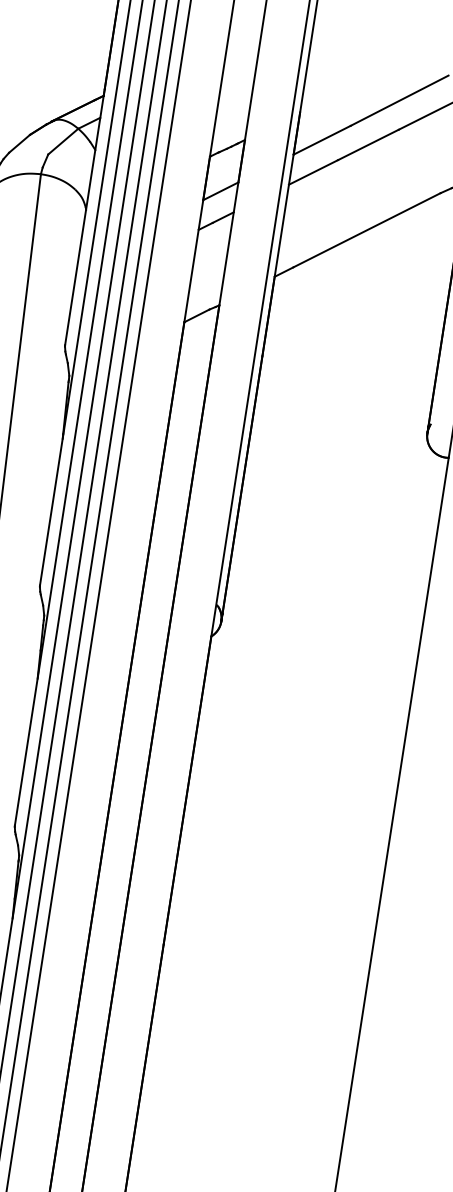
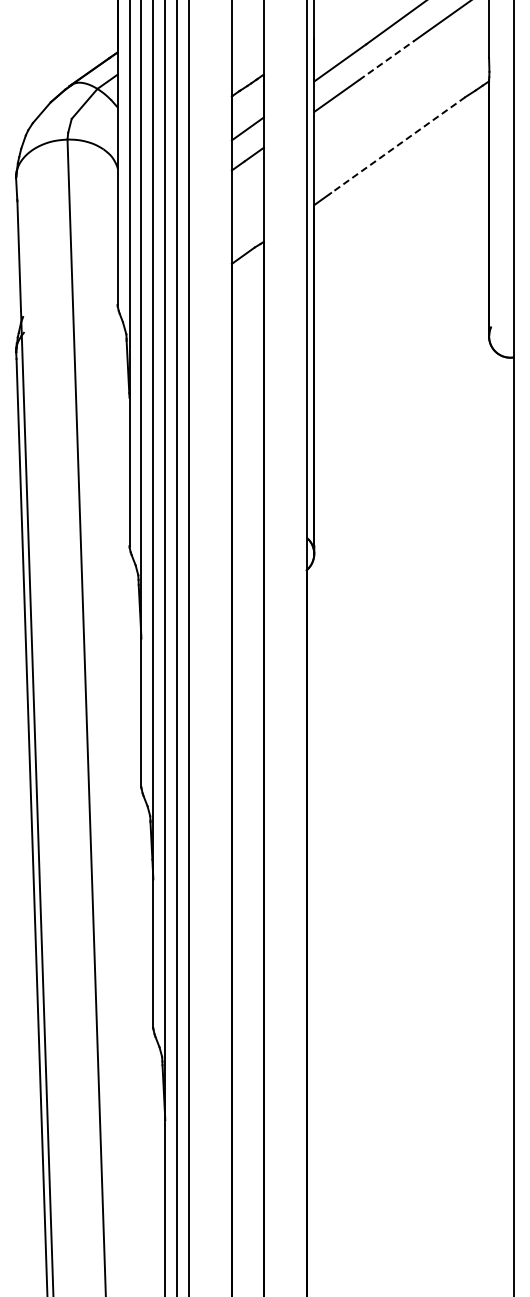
line: (368, 144) -> (386, 60), solid -> dashed
line: (367, 230) -> (398, 145), solid -> dashed

